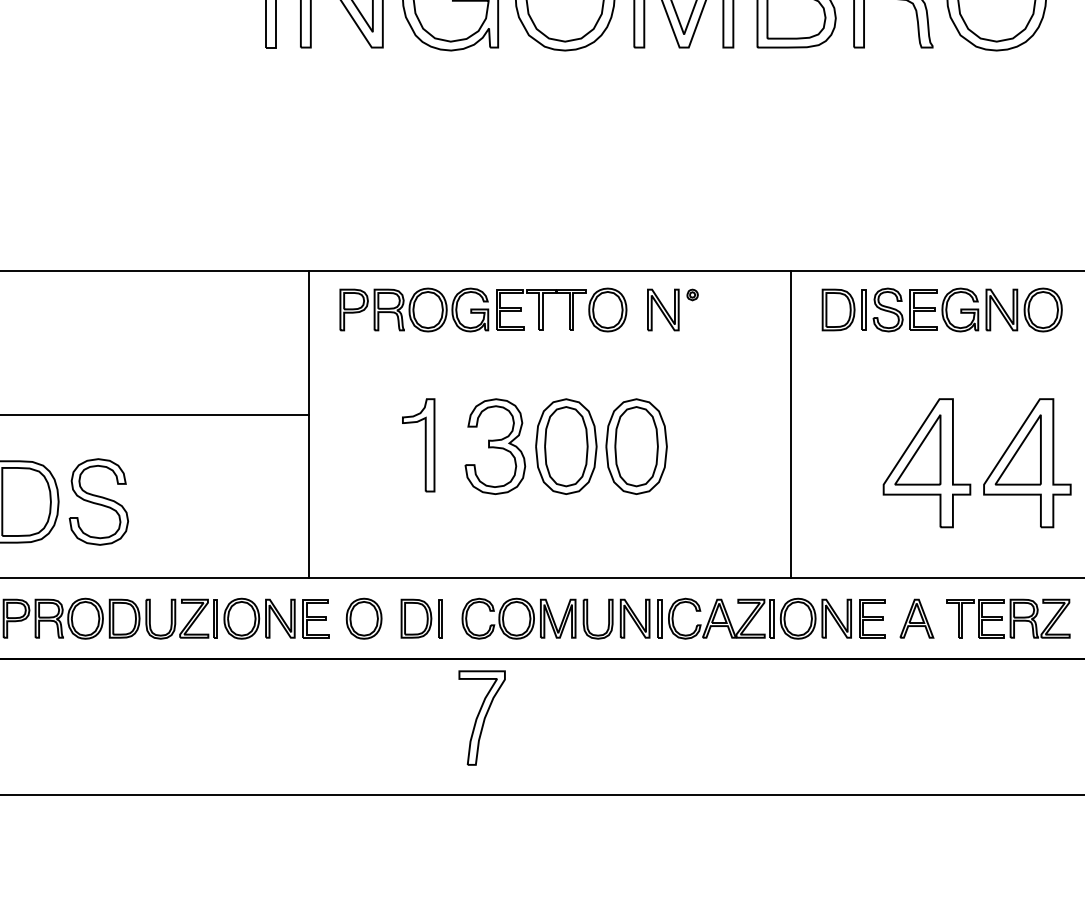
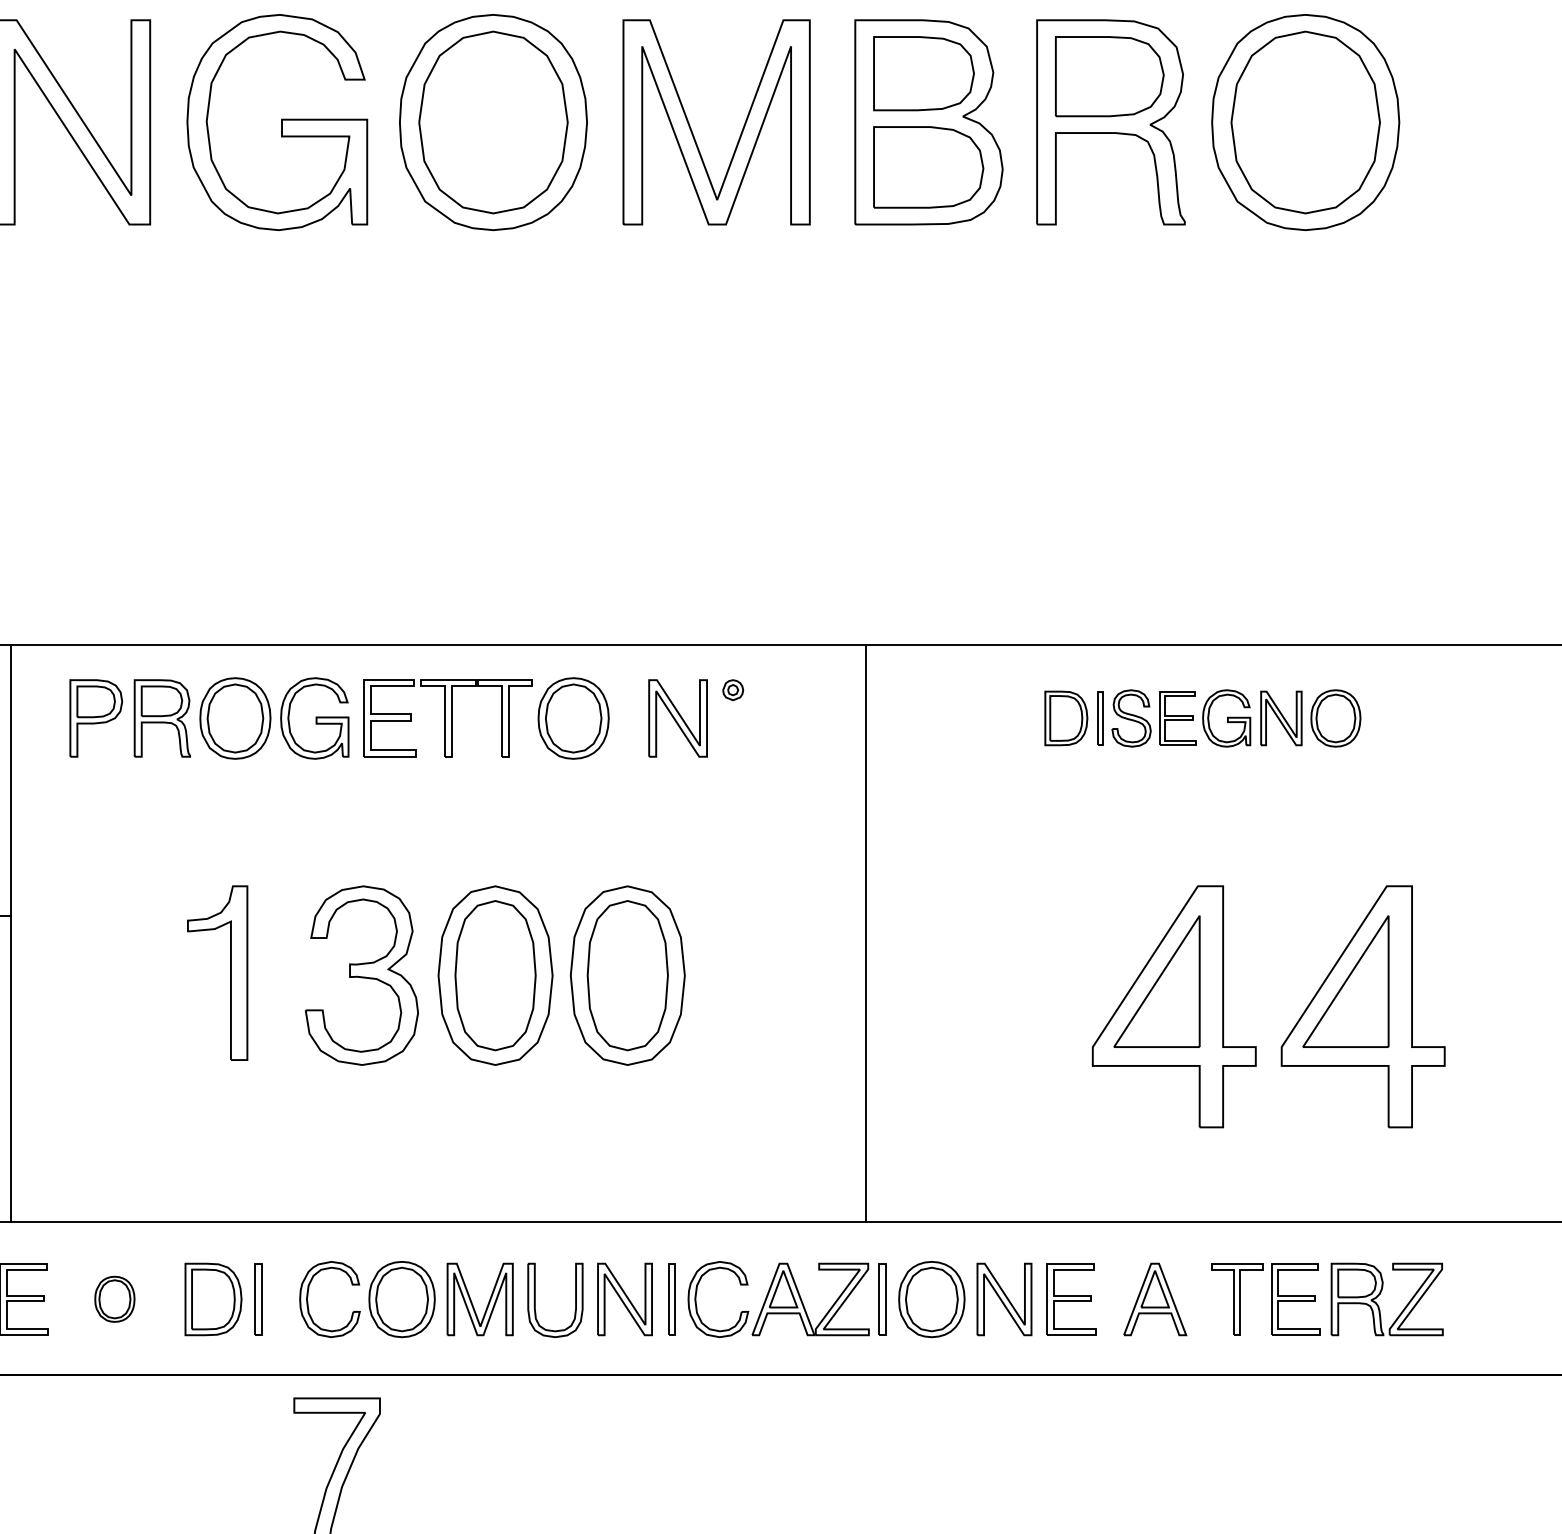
part: (941, 309) -> (1201, 717), size x0.7
line: (791, 423) -> (866, 932), moved
part: (363, 618) -> (113, 1299), size x0.6

